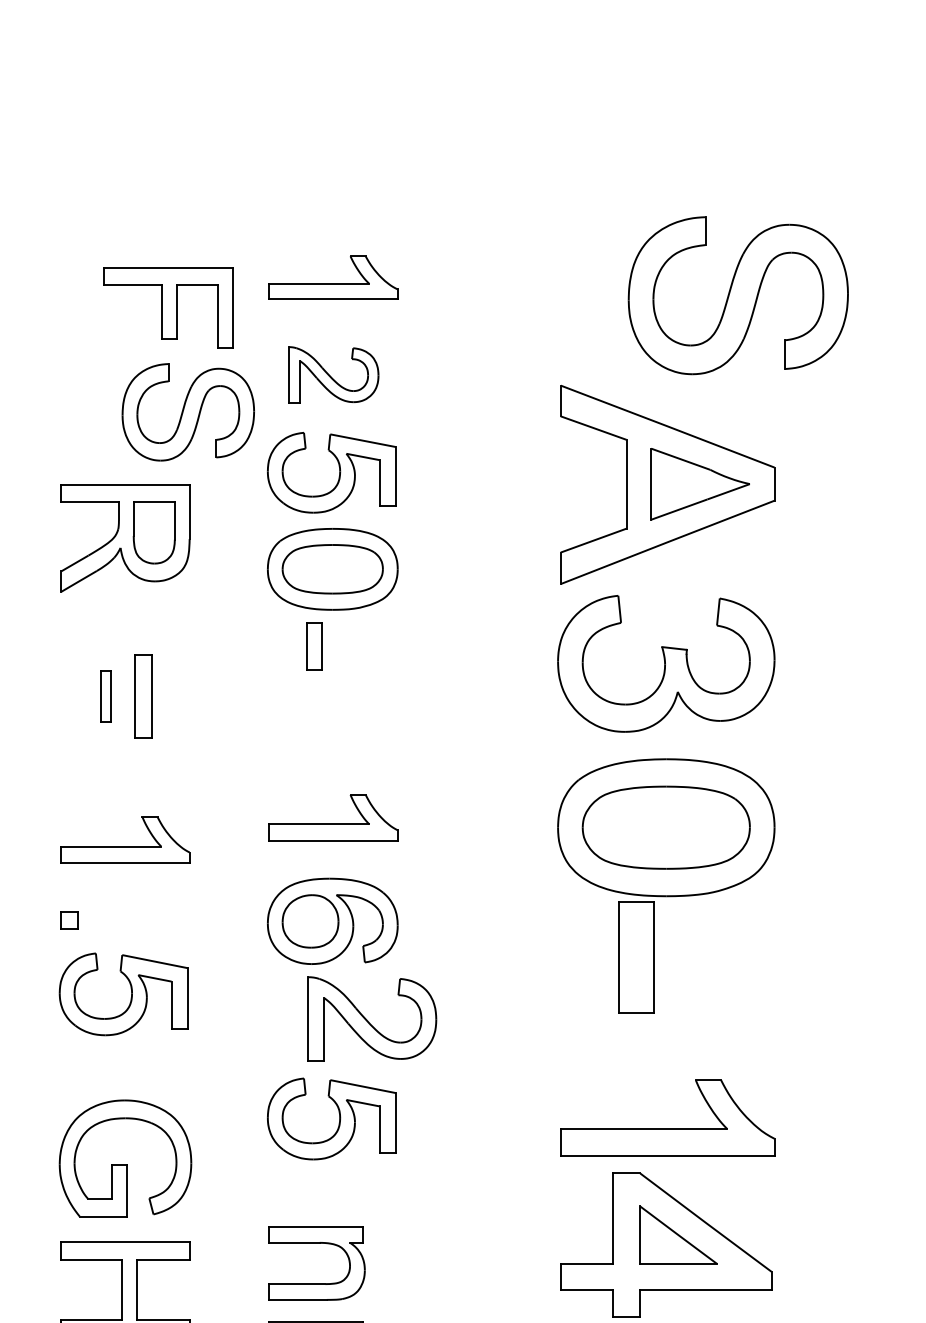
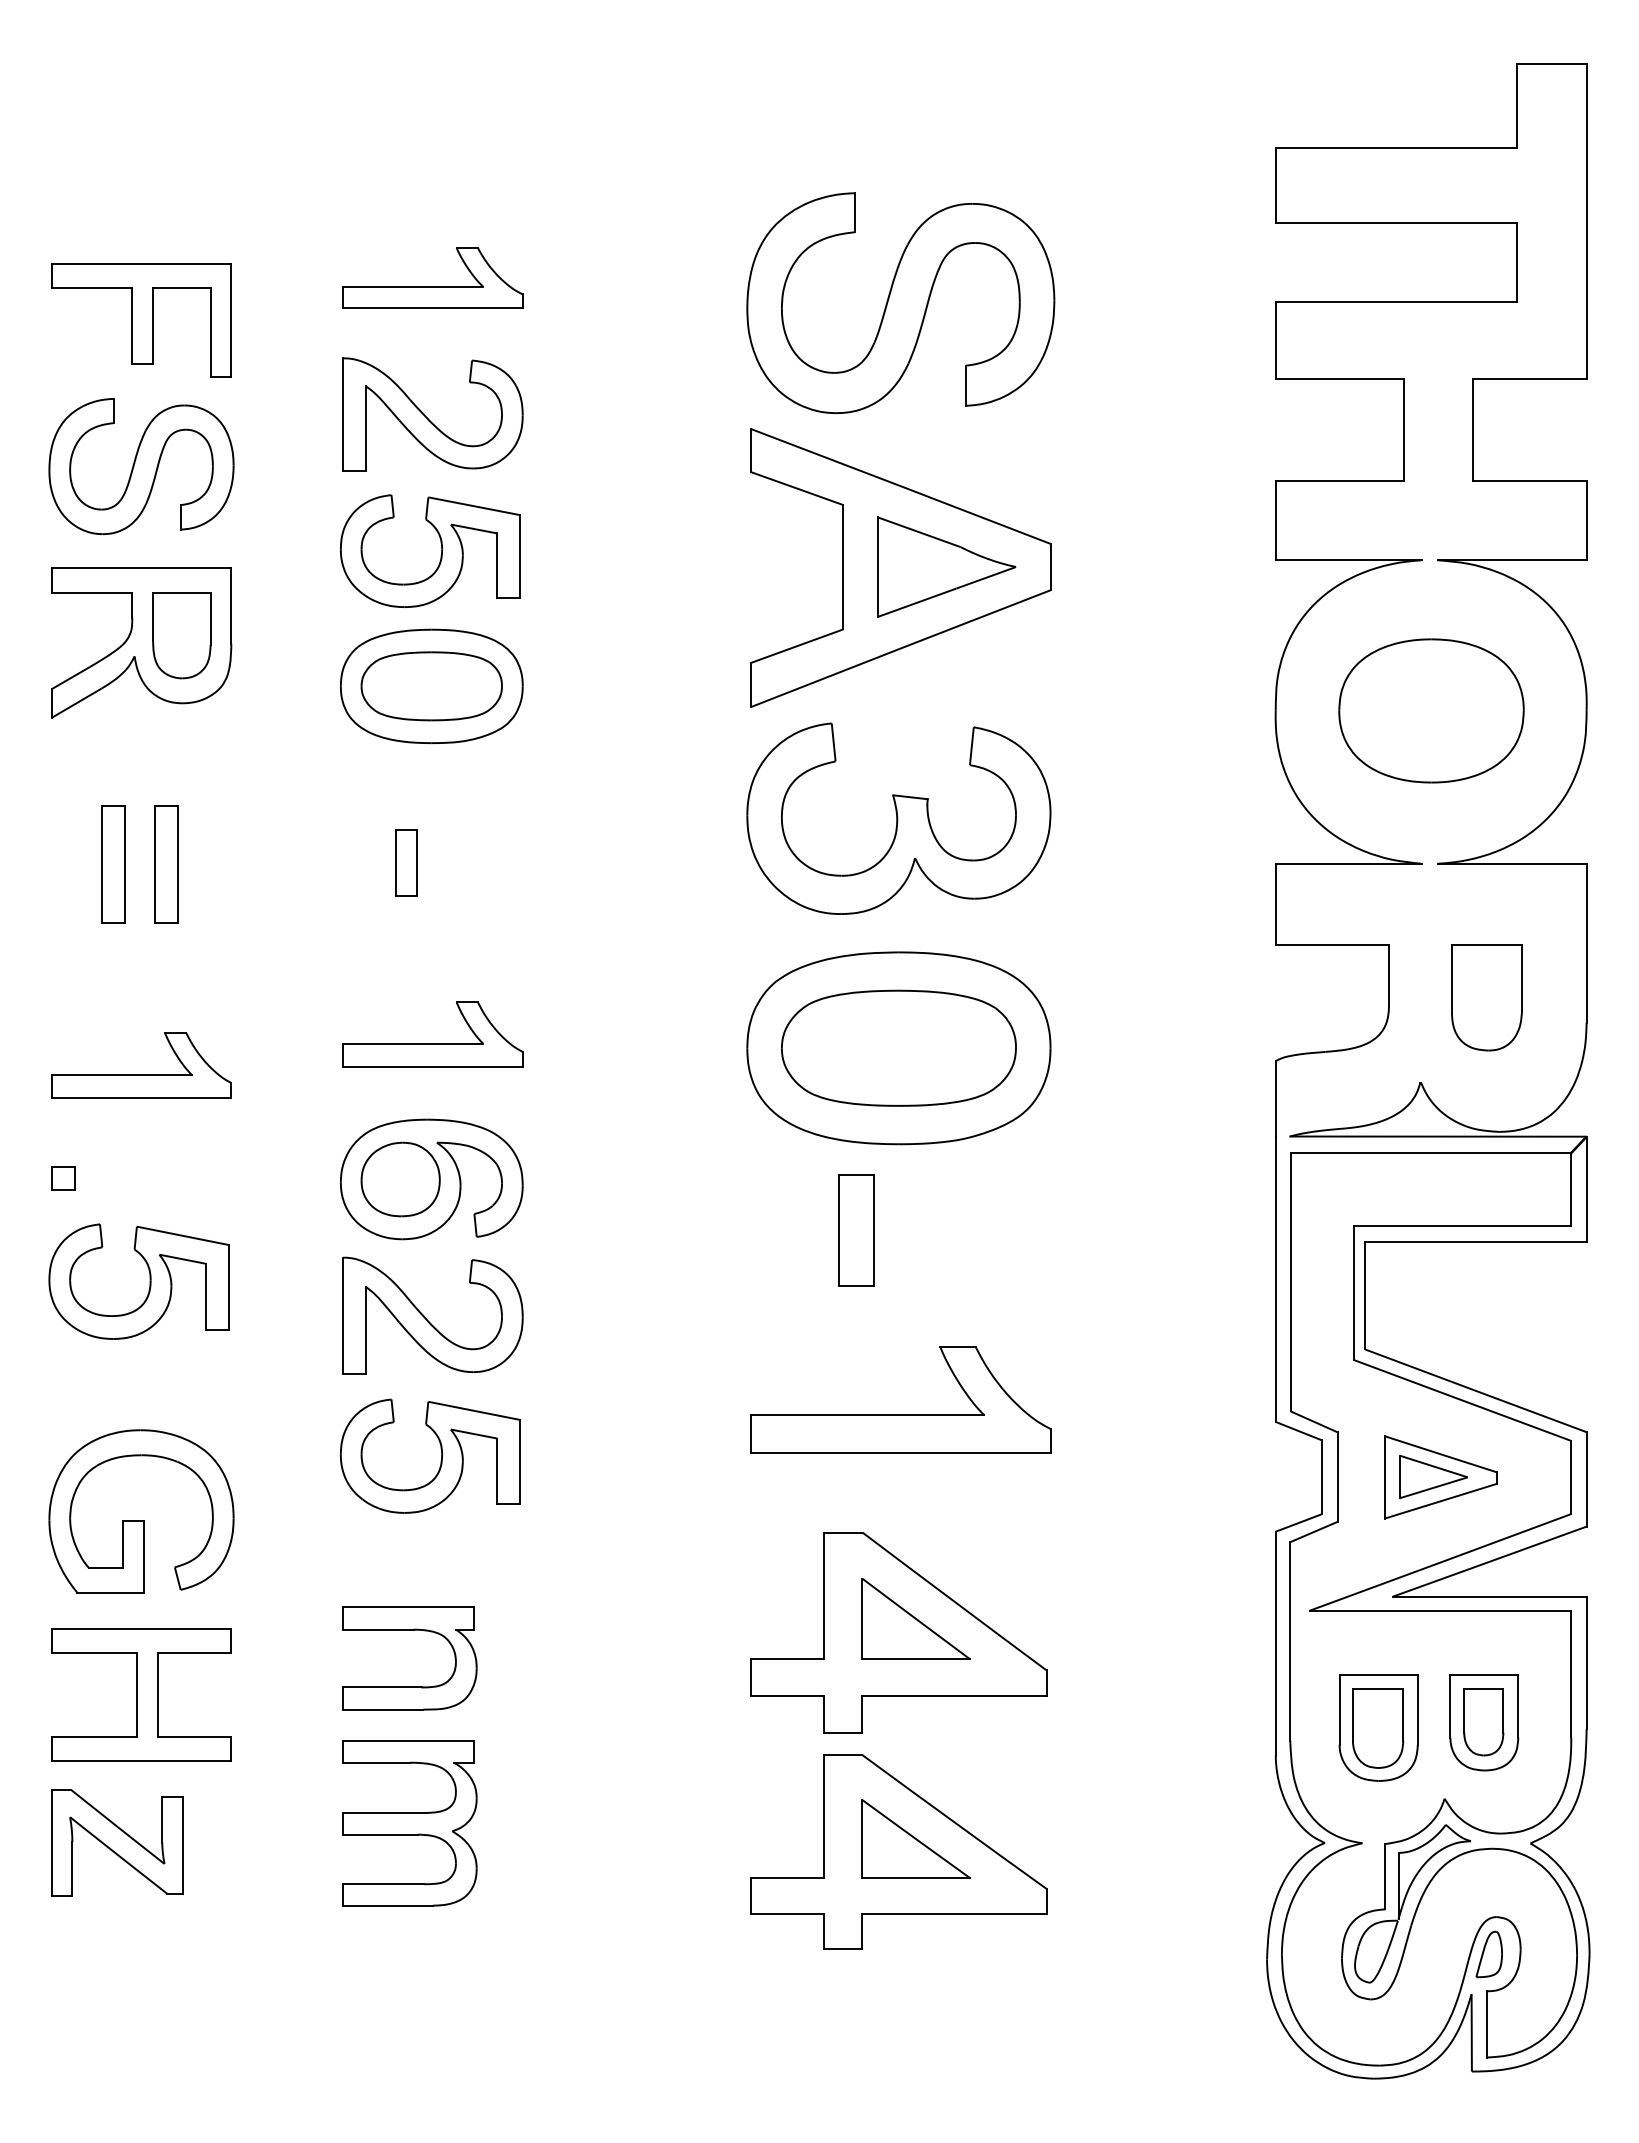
part: (738, 295) -> (900, 303), moved
part: (168, 308) -> (141, 320), moved
part: (333, 375) -> (432, 414), size x1.43
part: (188, 412) -> (141, 466), moved
part: (314, 645) -> (406, 862), moved
part: (105, 696) -> (113, 864), size x1.67
part: (636, 957) -> (856, 1230), size x0.71
part: (368, 1021) -> (427, 1319), moved
part: (667, 1128) -> (900, 1414), moved

